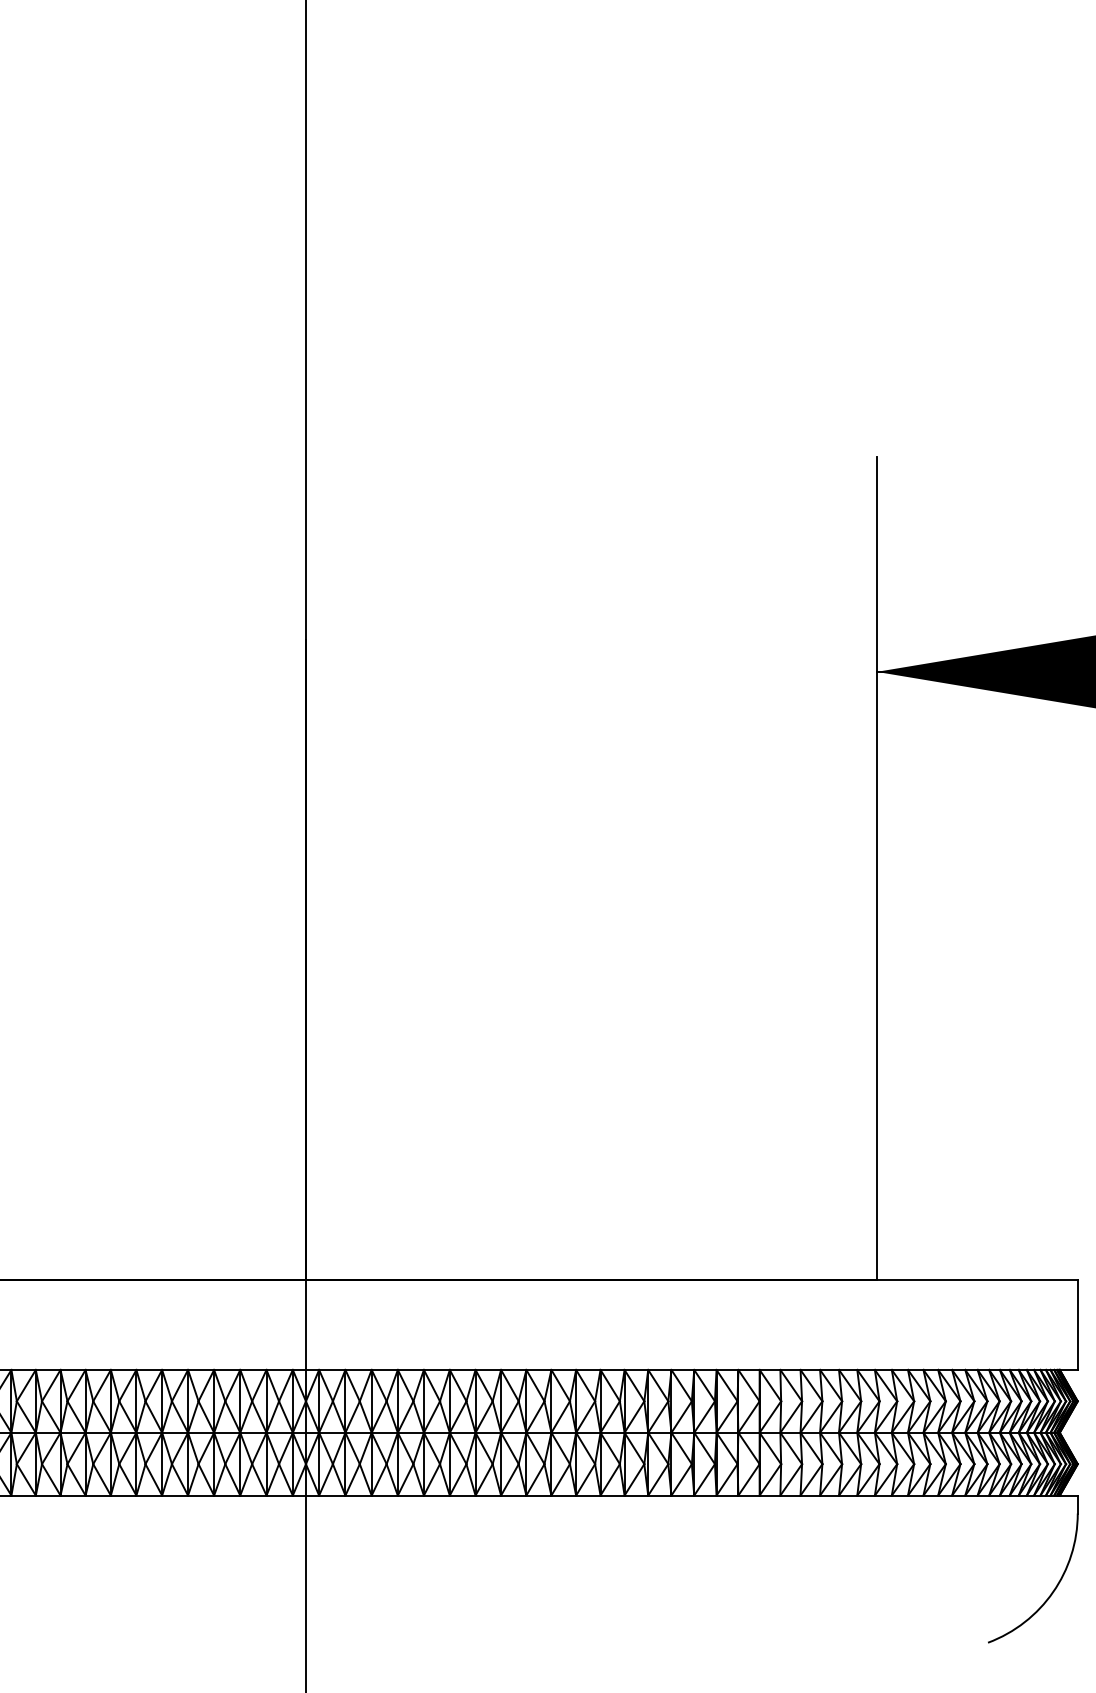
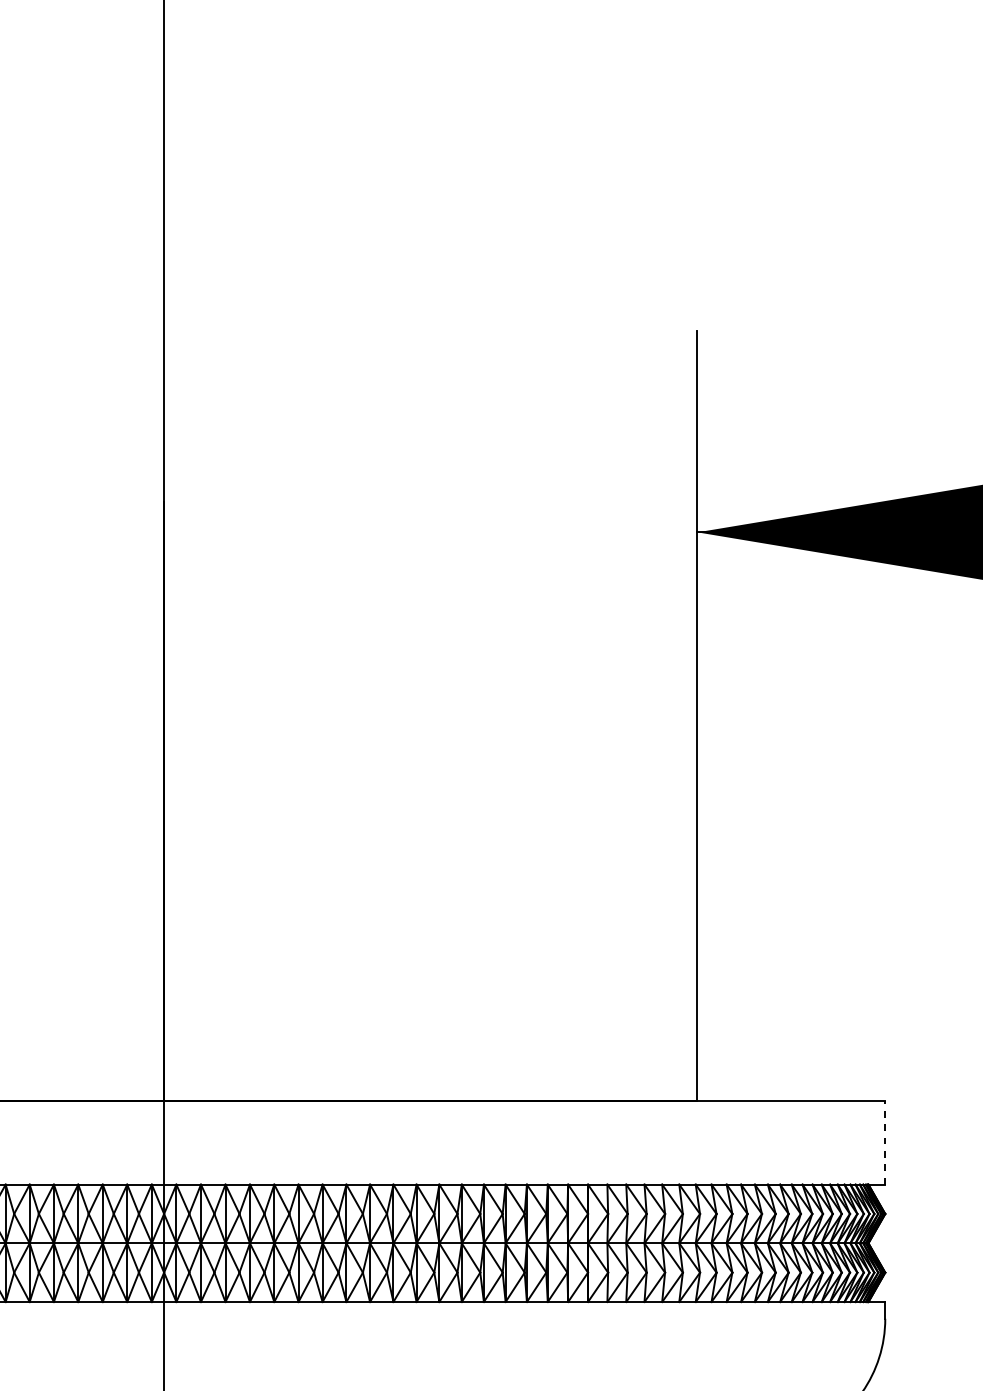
line: (1077, 1325) -> (885, 1143), solid -> dashed

